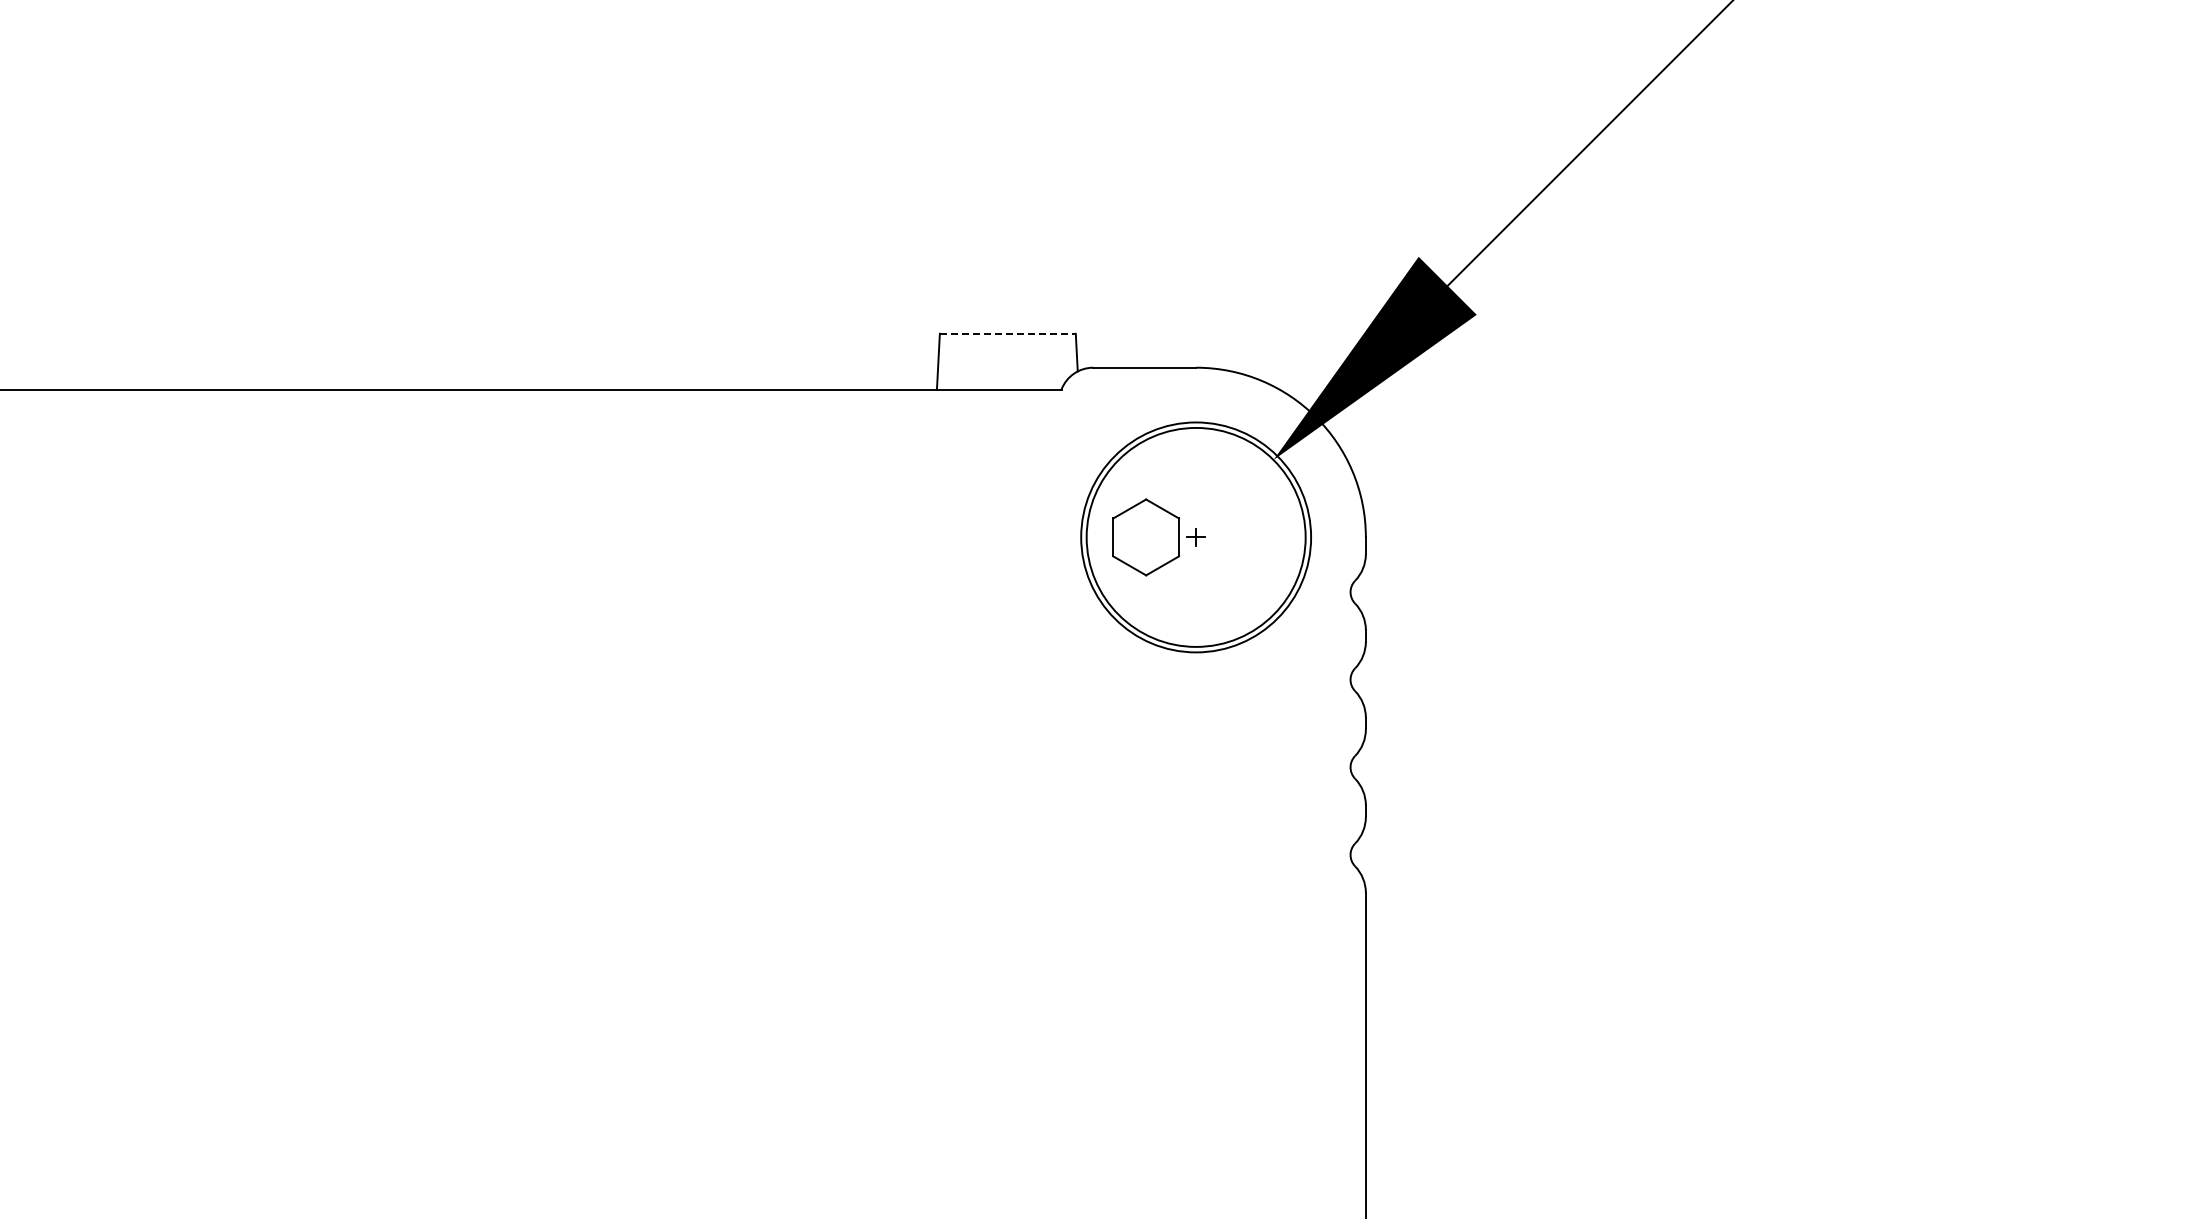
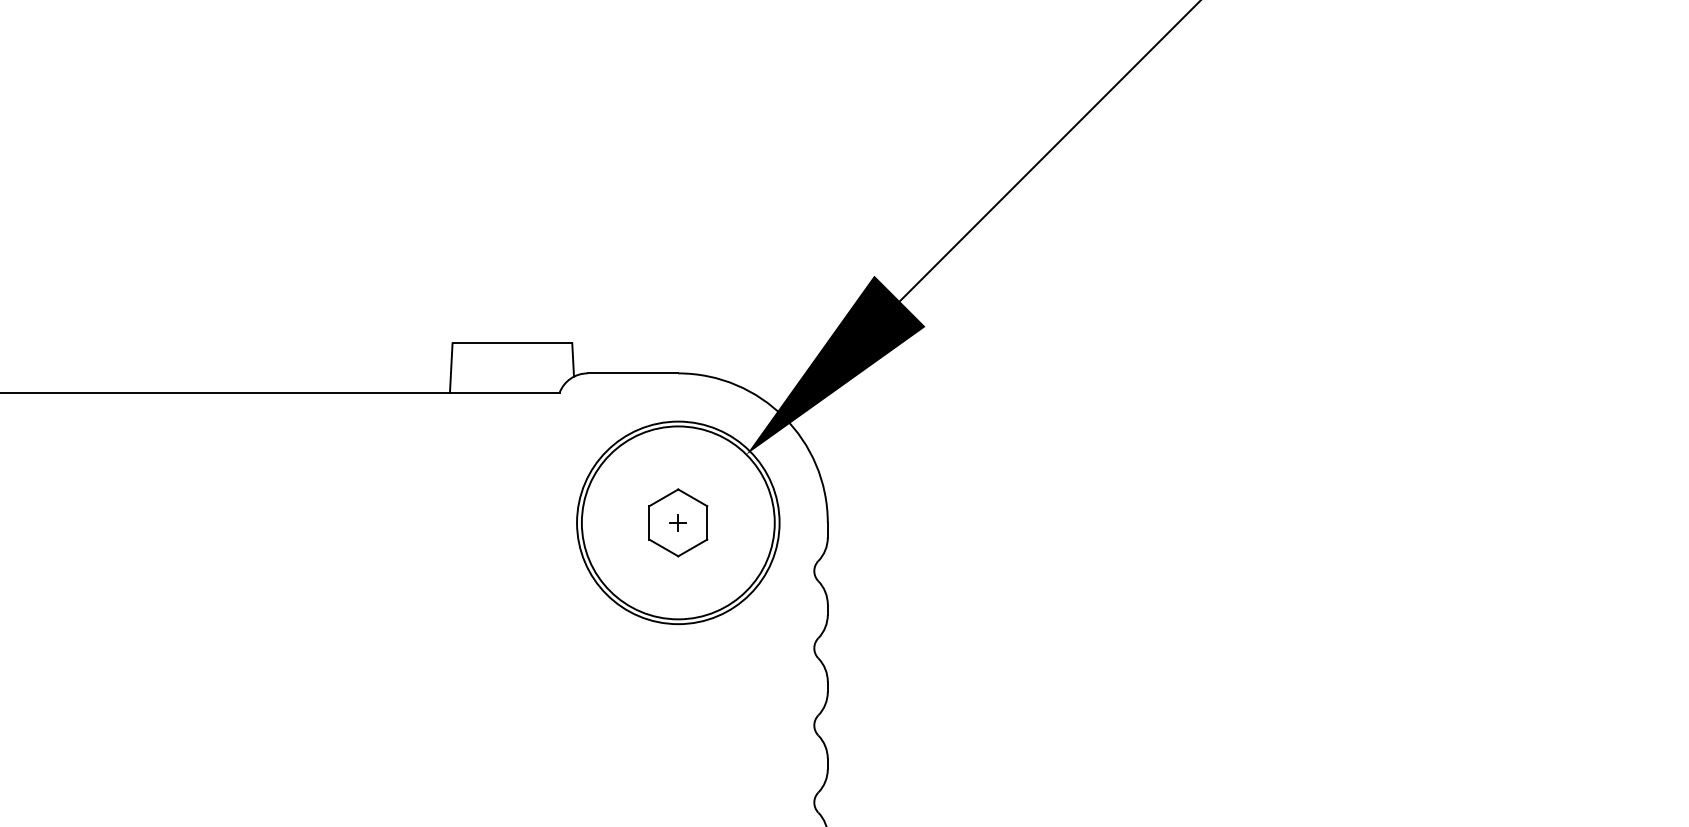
line: (1007, 333) -> (512, 343), dashed -> solid
part: (1146, 537) -> (678, 522), moved

